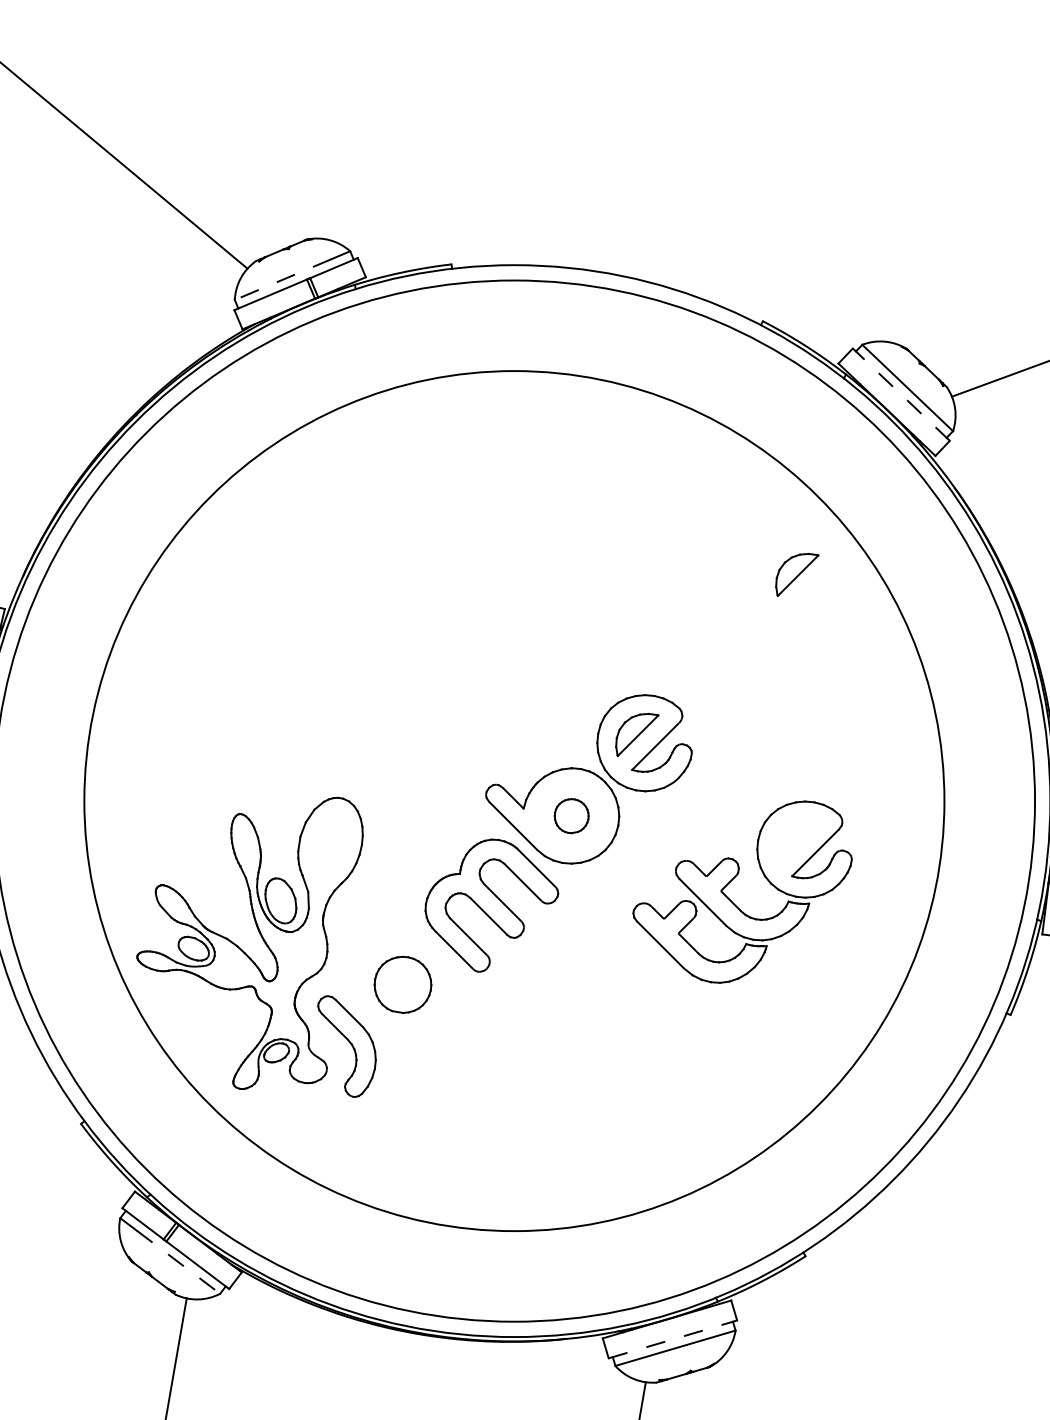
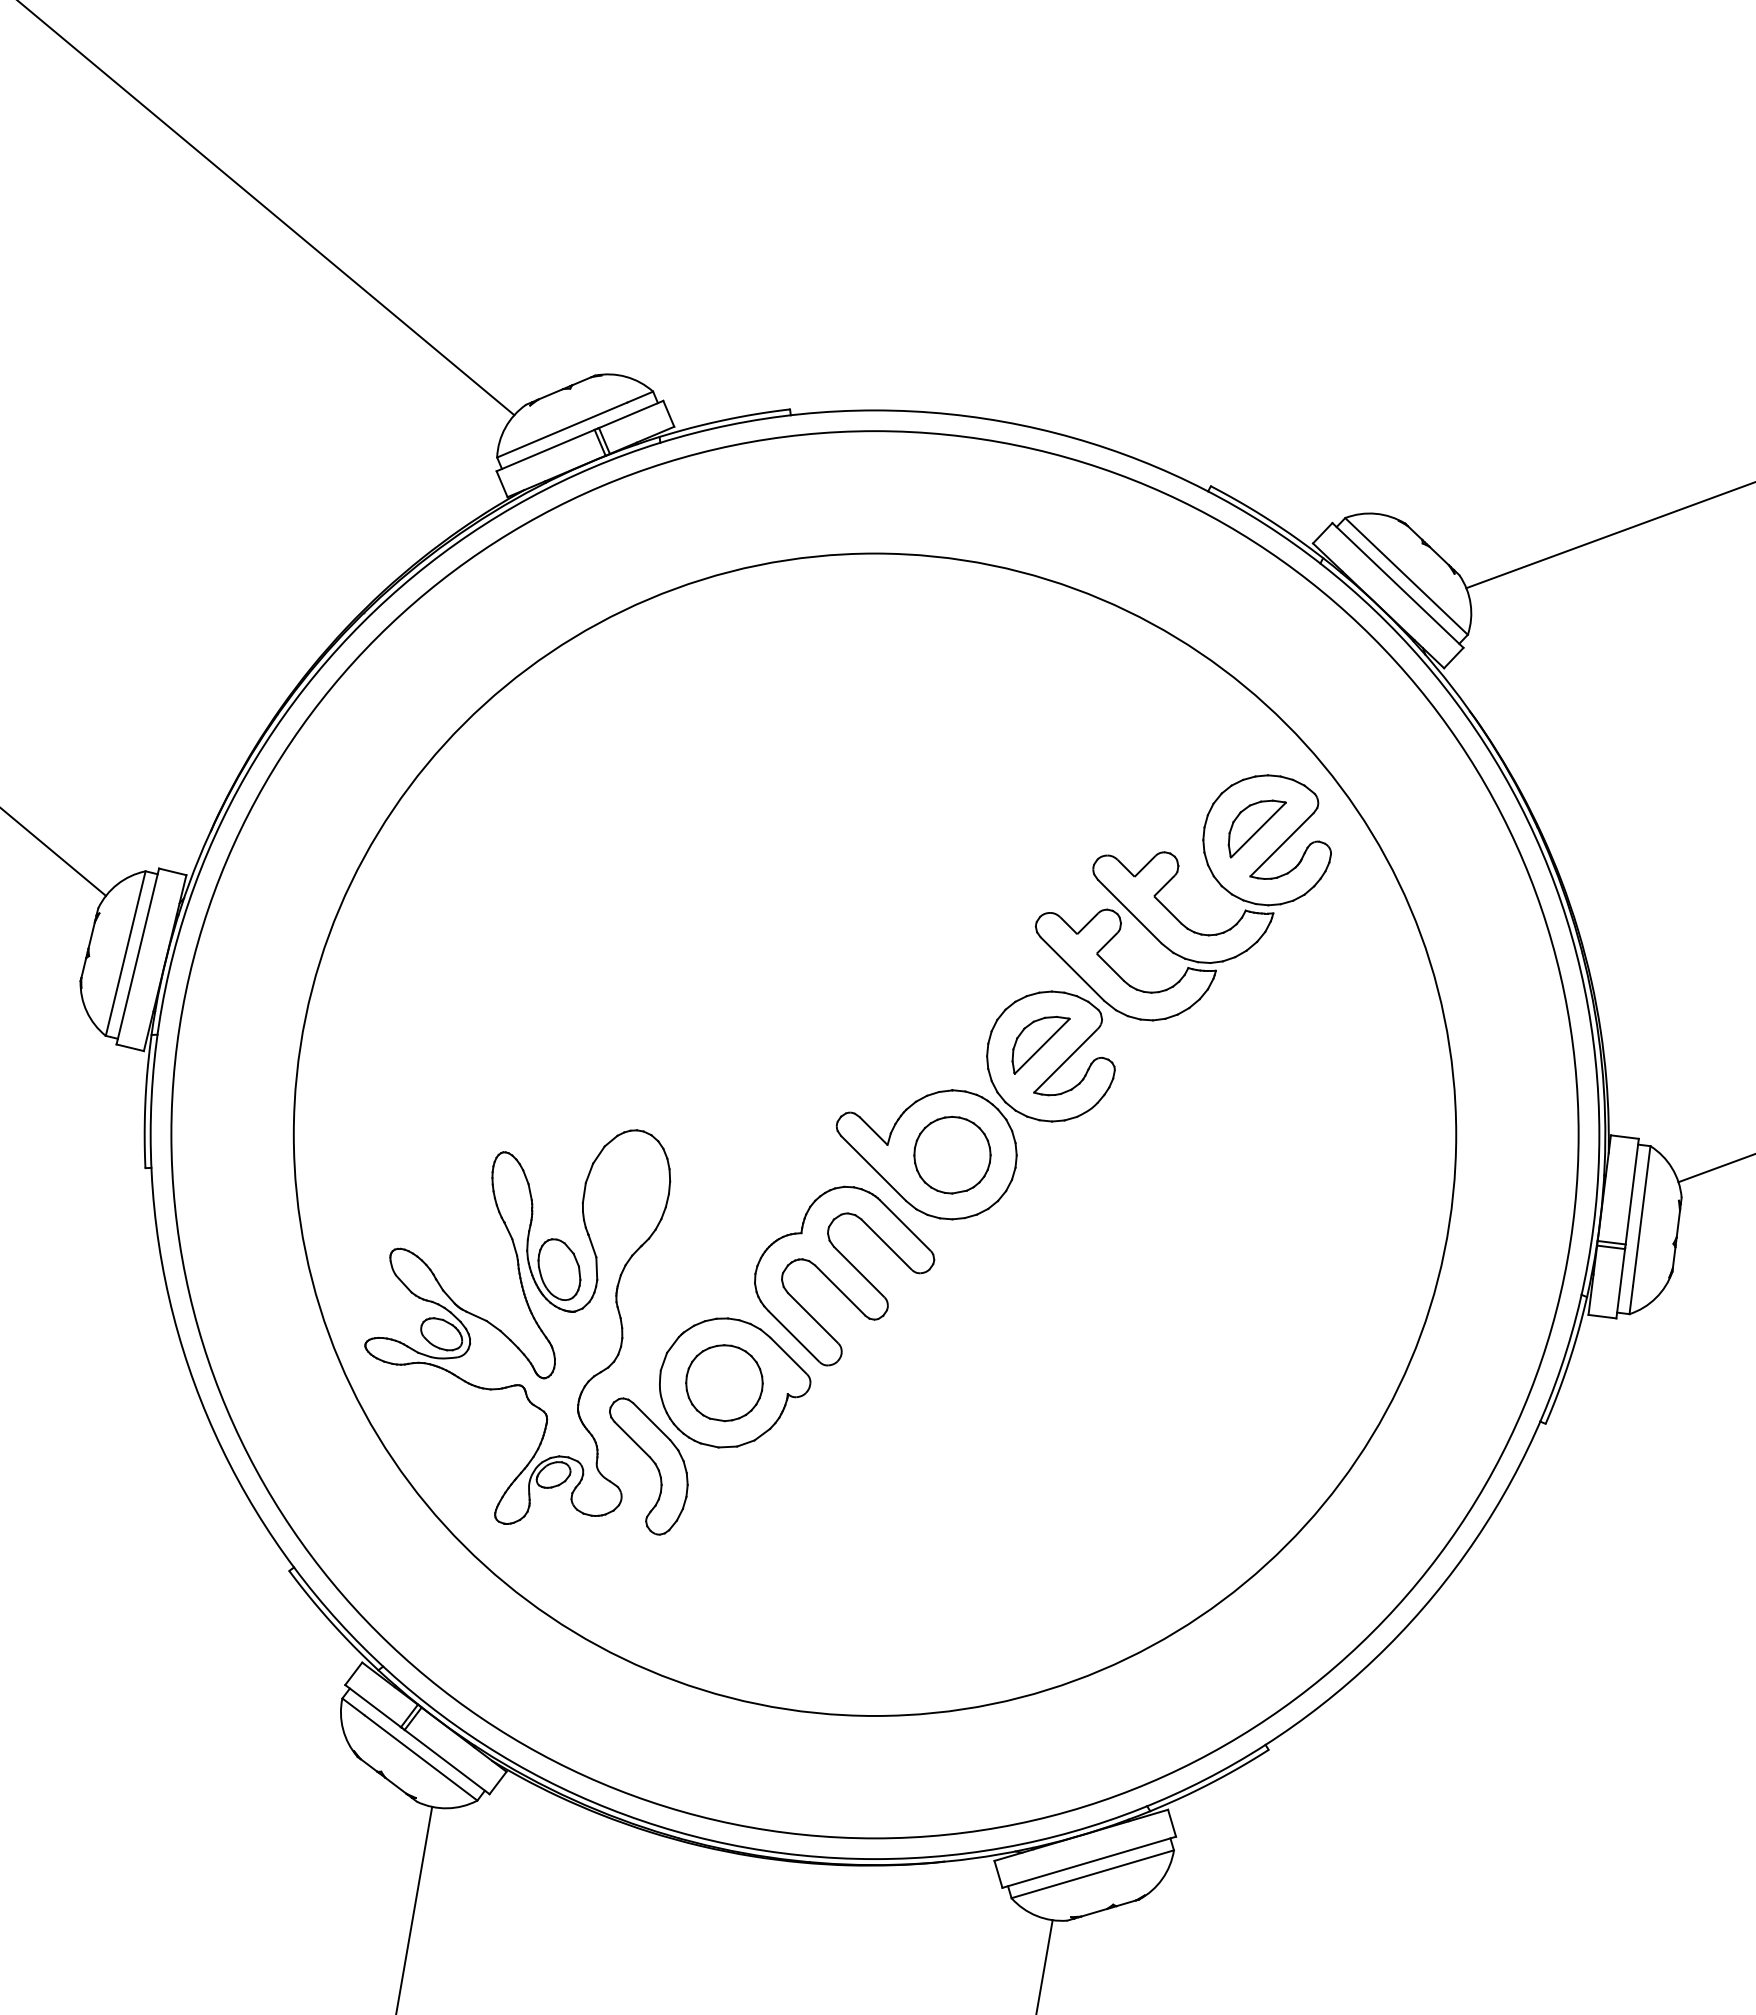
line: (283, 280) -> (562, 430), dashed -> solid
line: (900, 394) -> (1397, 585), dashed -> solid
part: (571, 815) -> (952, 1154), size x1.67
part: (732, 901) -> (1169, 910), moved
part: (411, 984) -> (735, 1382), added
line: (178, 1262) -> (421, 1758), dashed -> solid
line: (673, 1339) -> (1089, 1862), dashed -> solid

